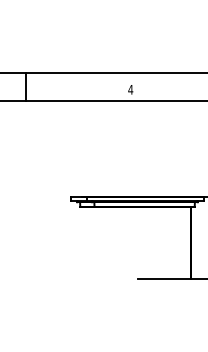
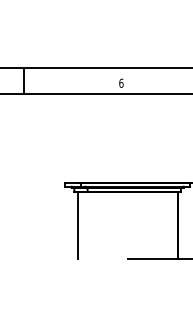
text: (130, 89) -> (121, 83), 4 -> 6
line: (83, 242) -> (77, 225), added

